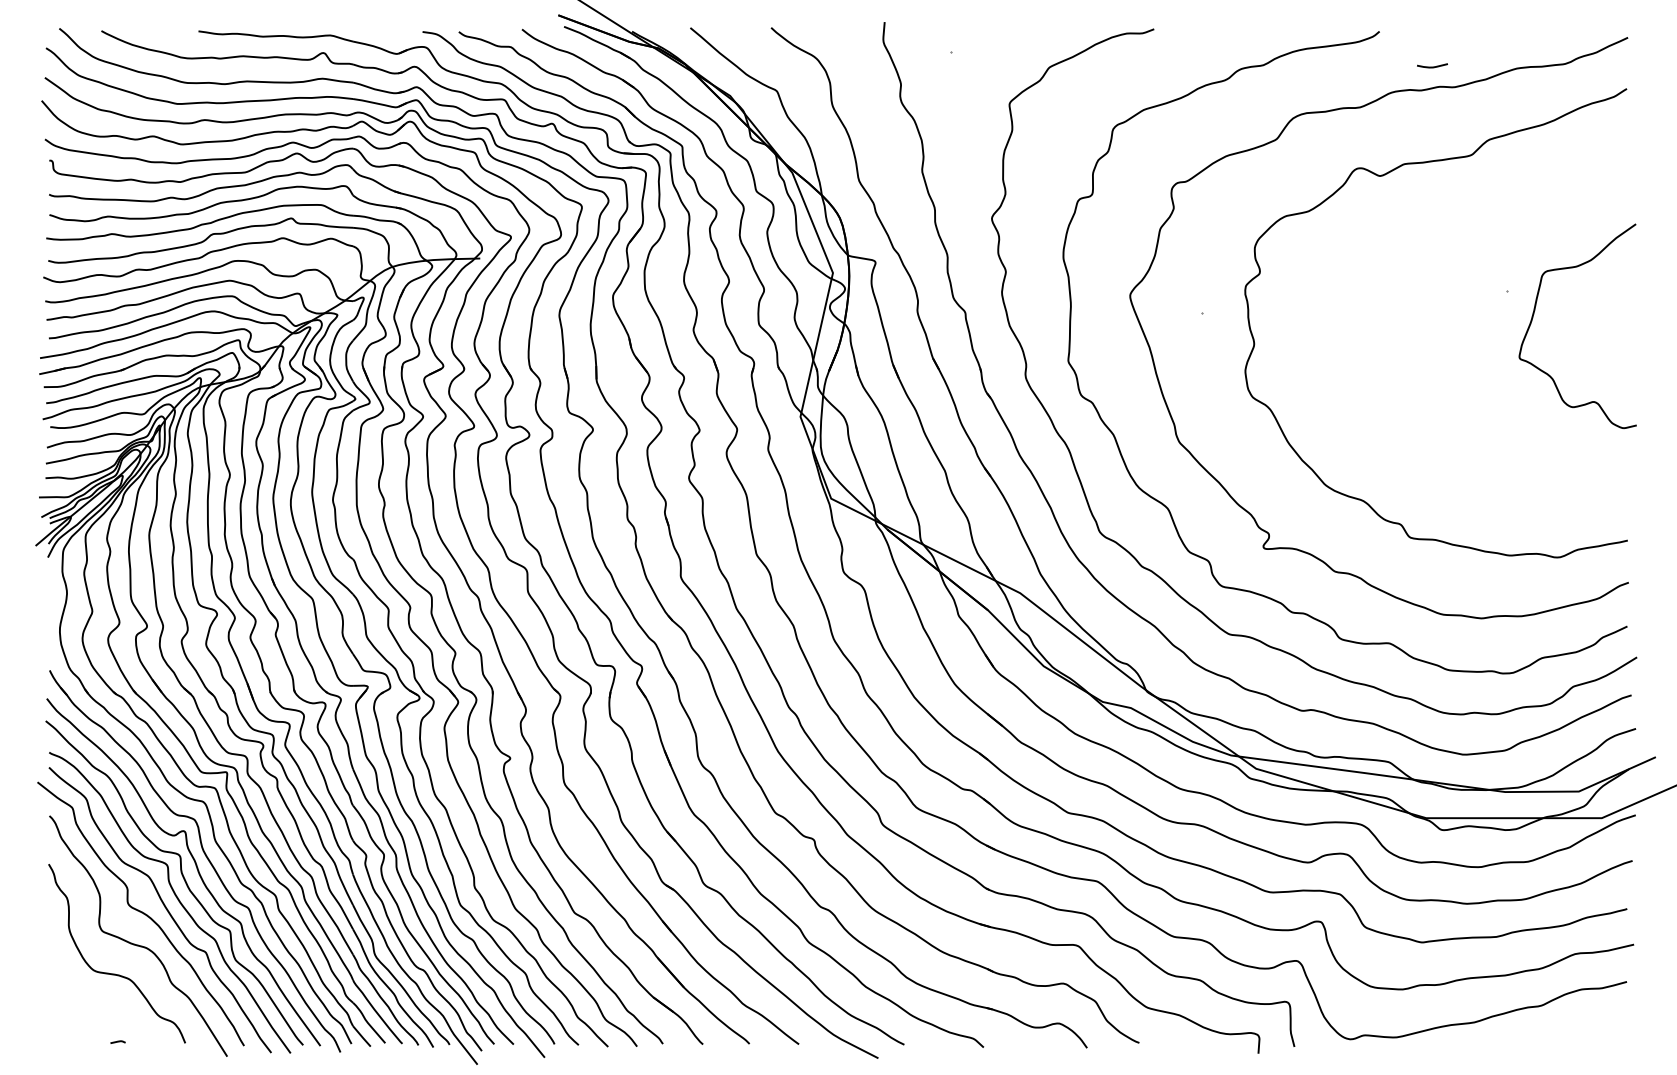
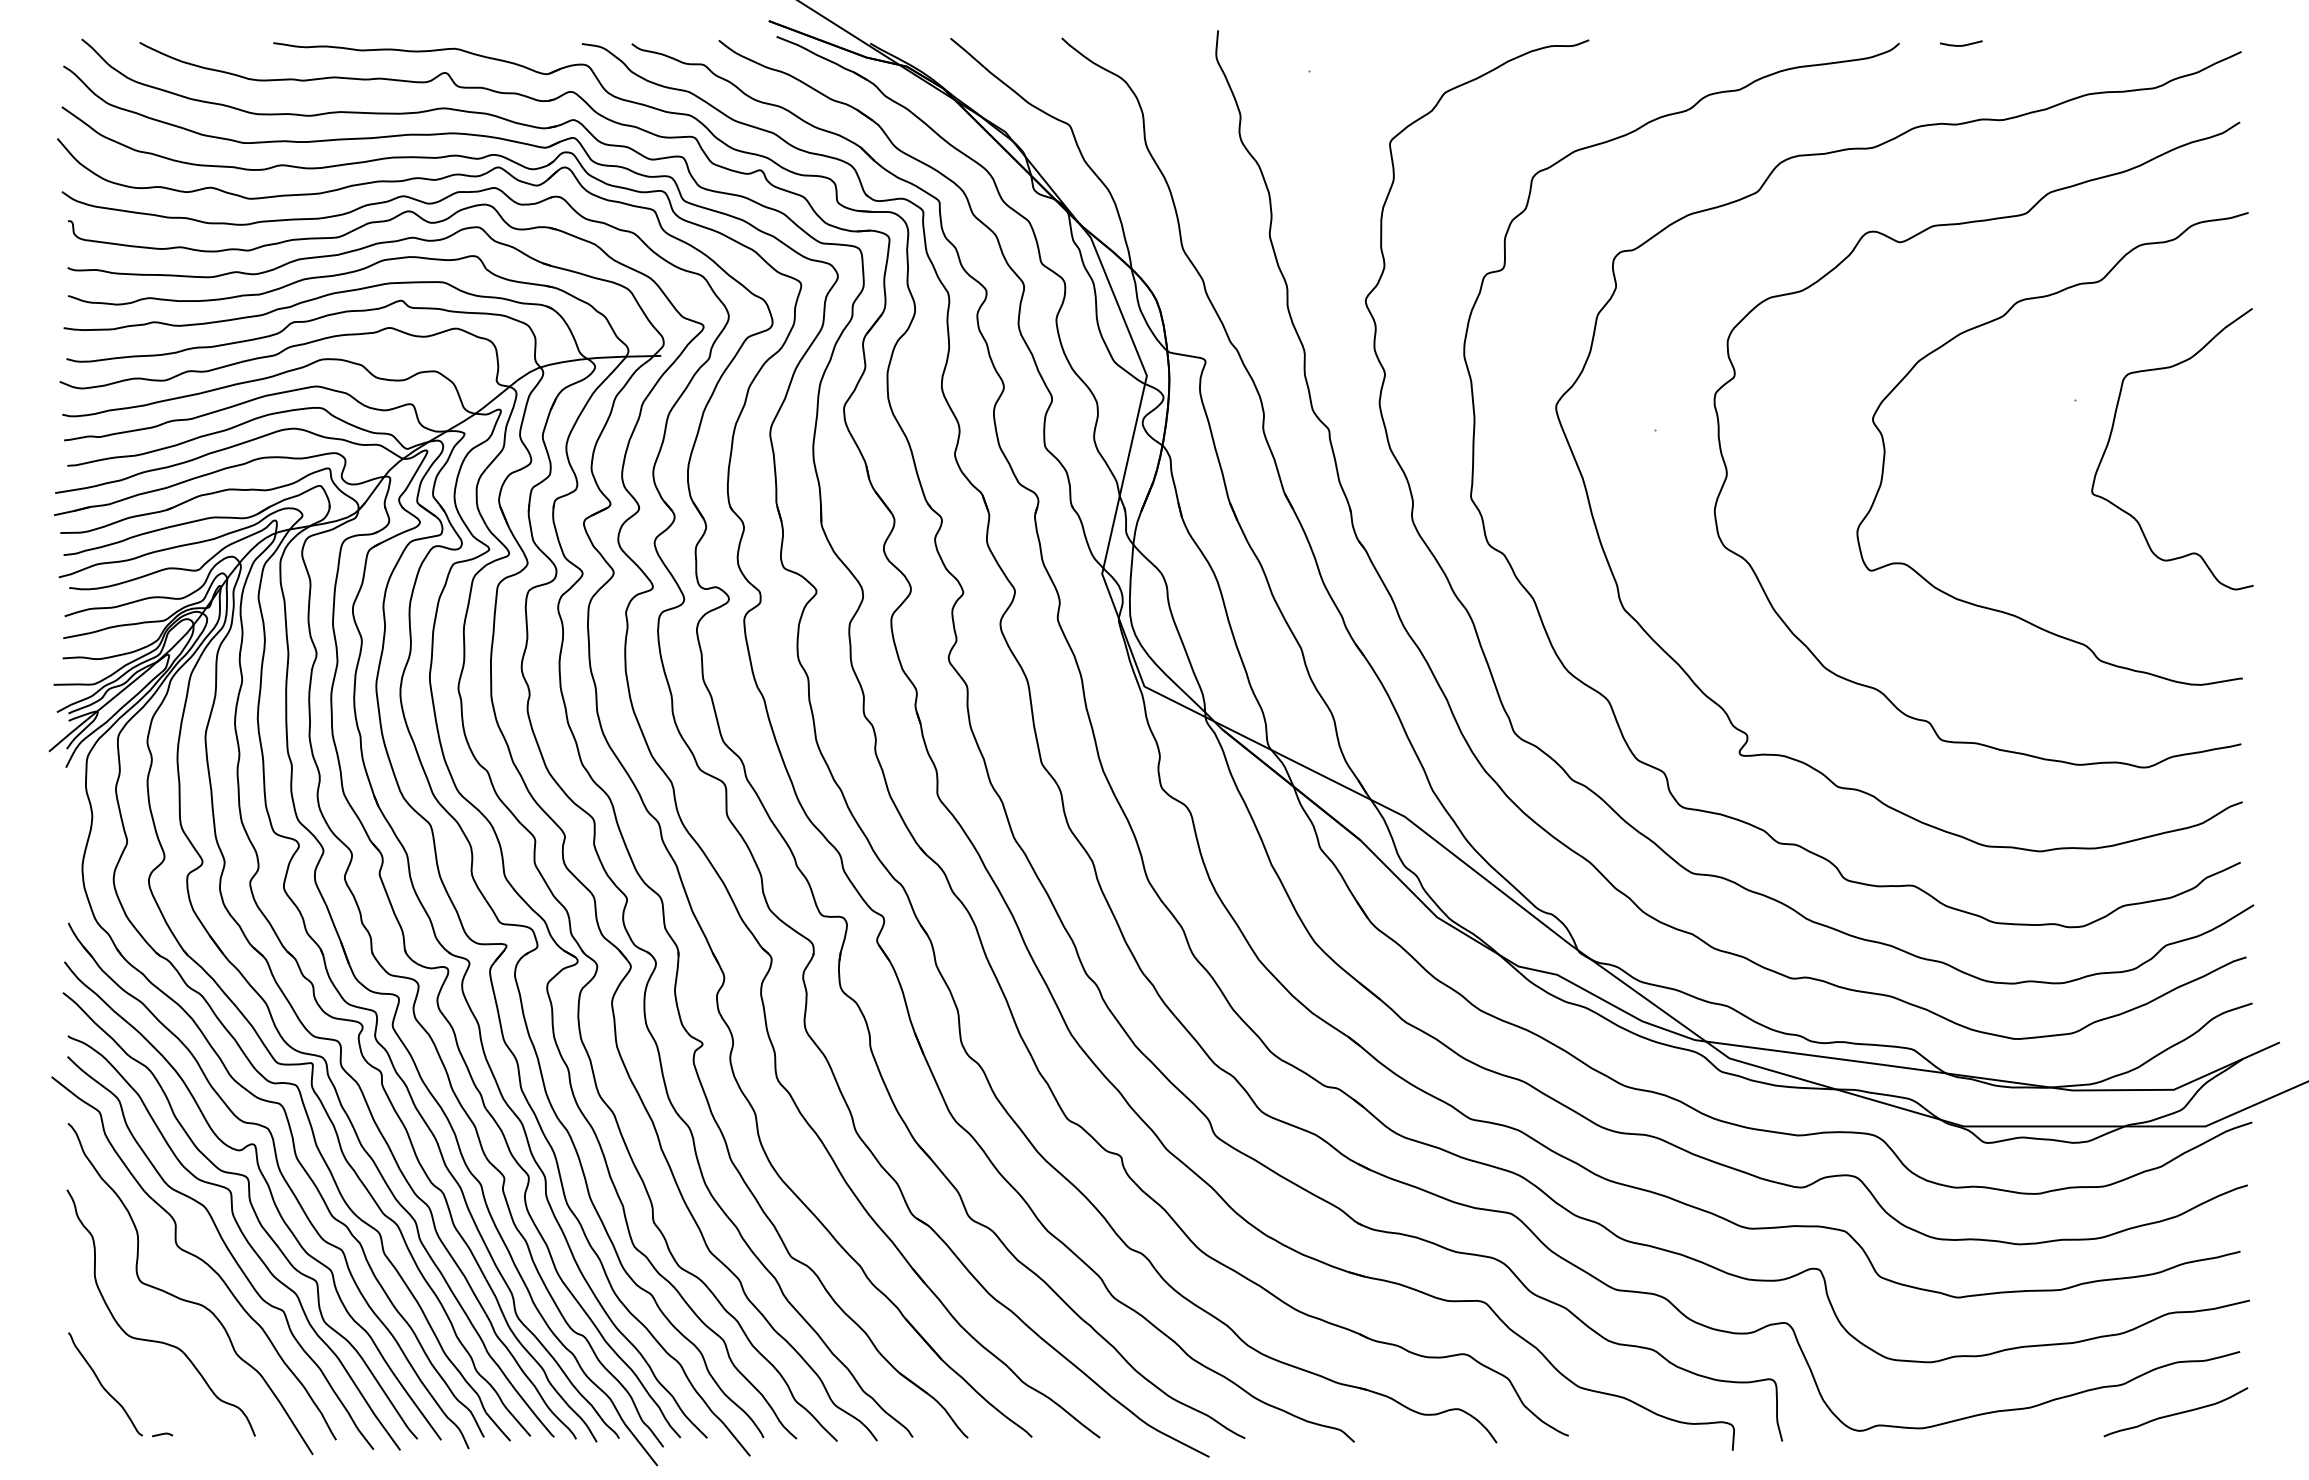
curve: (1433, 66) -> (1962, 44), moved
curve: (1448, 233) -> (1994, 321), added
curve: (75, 1007) -> (103, 1386), added
curve: (1580, 1026) -> (2175, 1413), added

